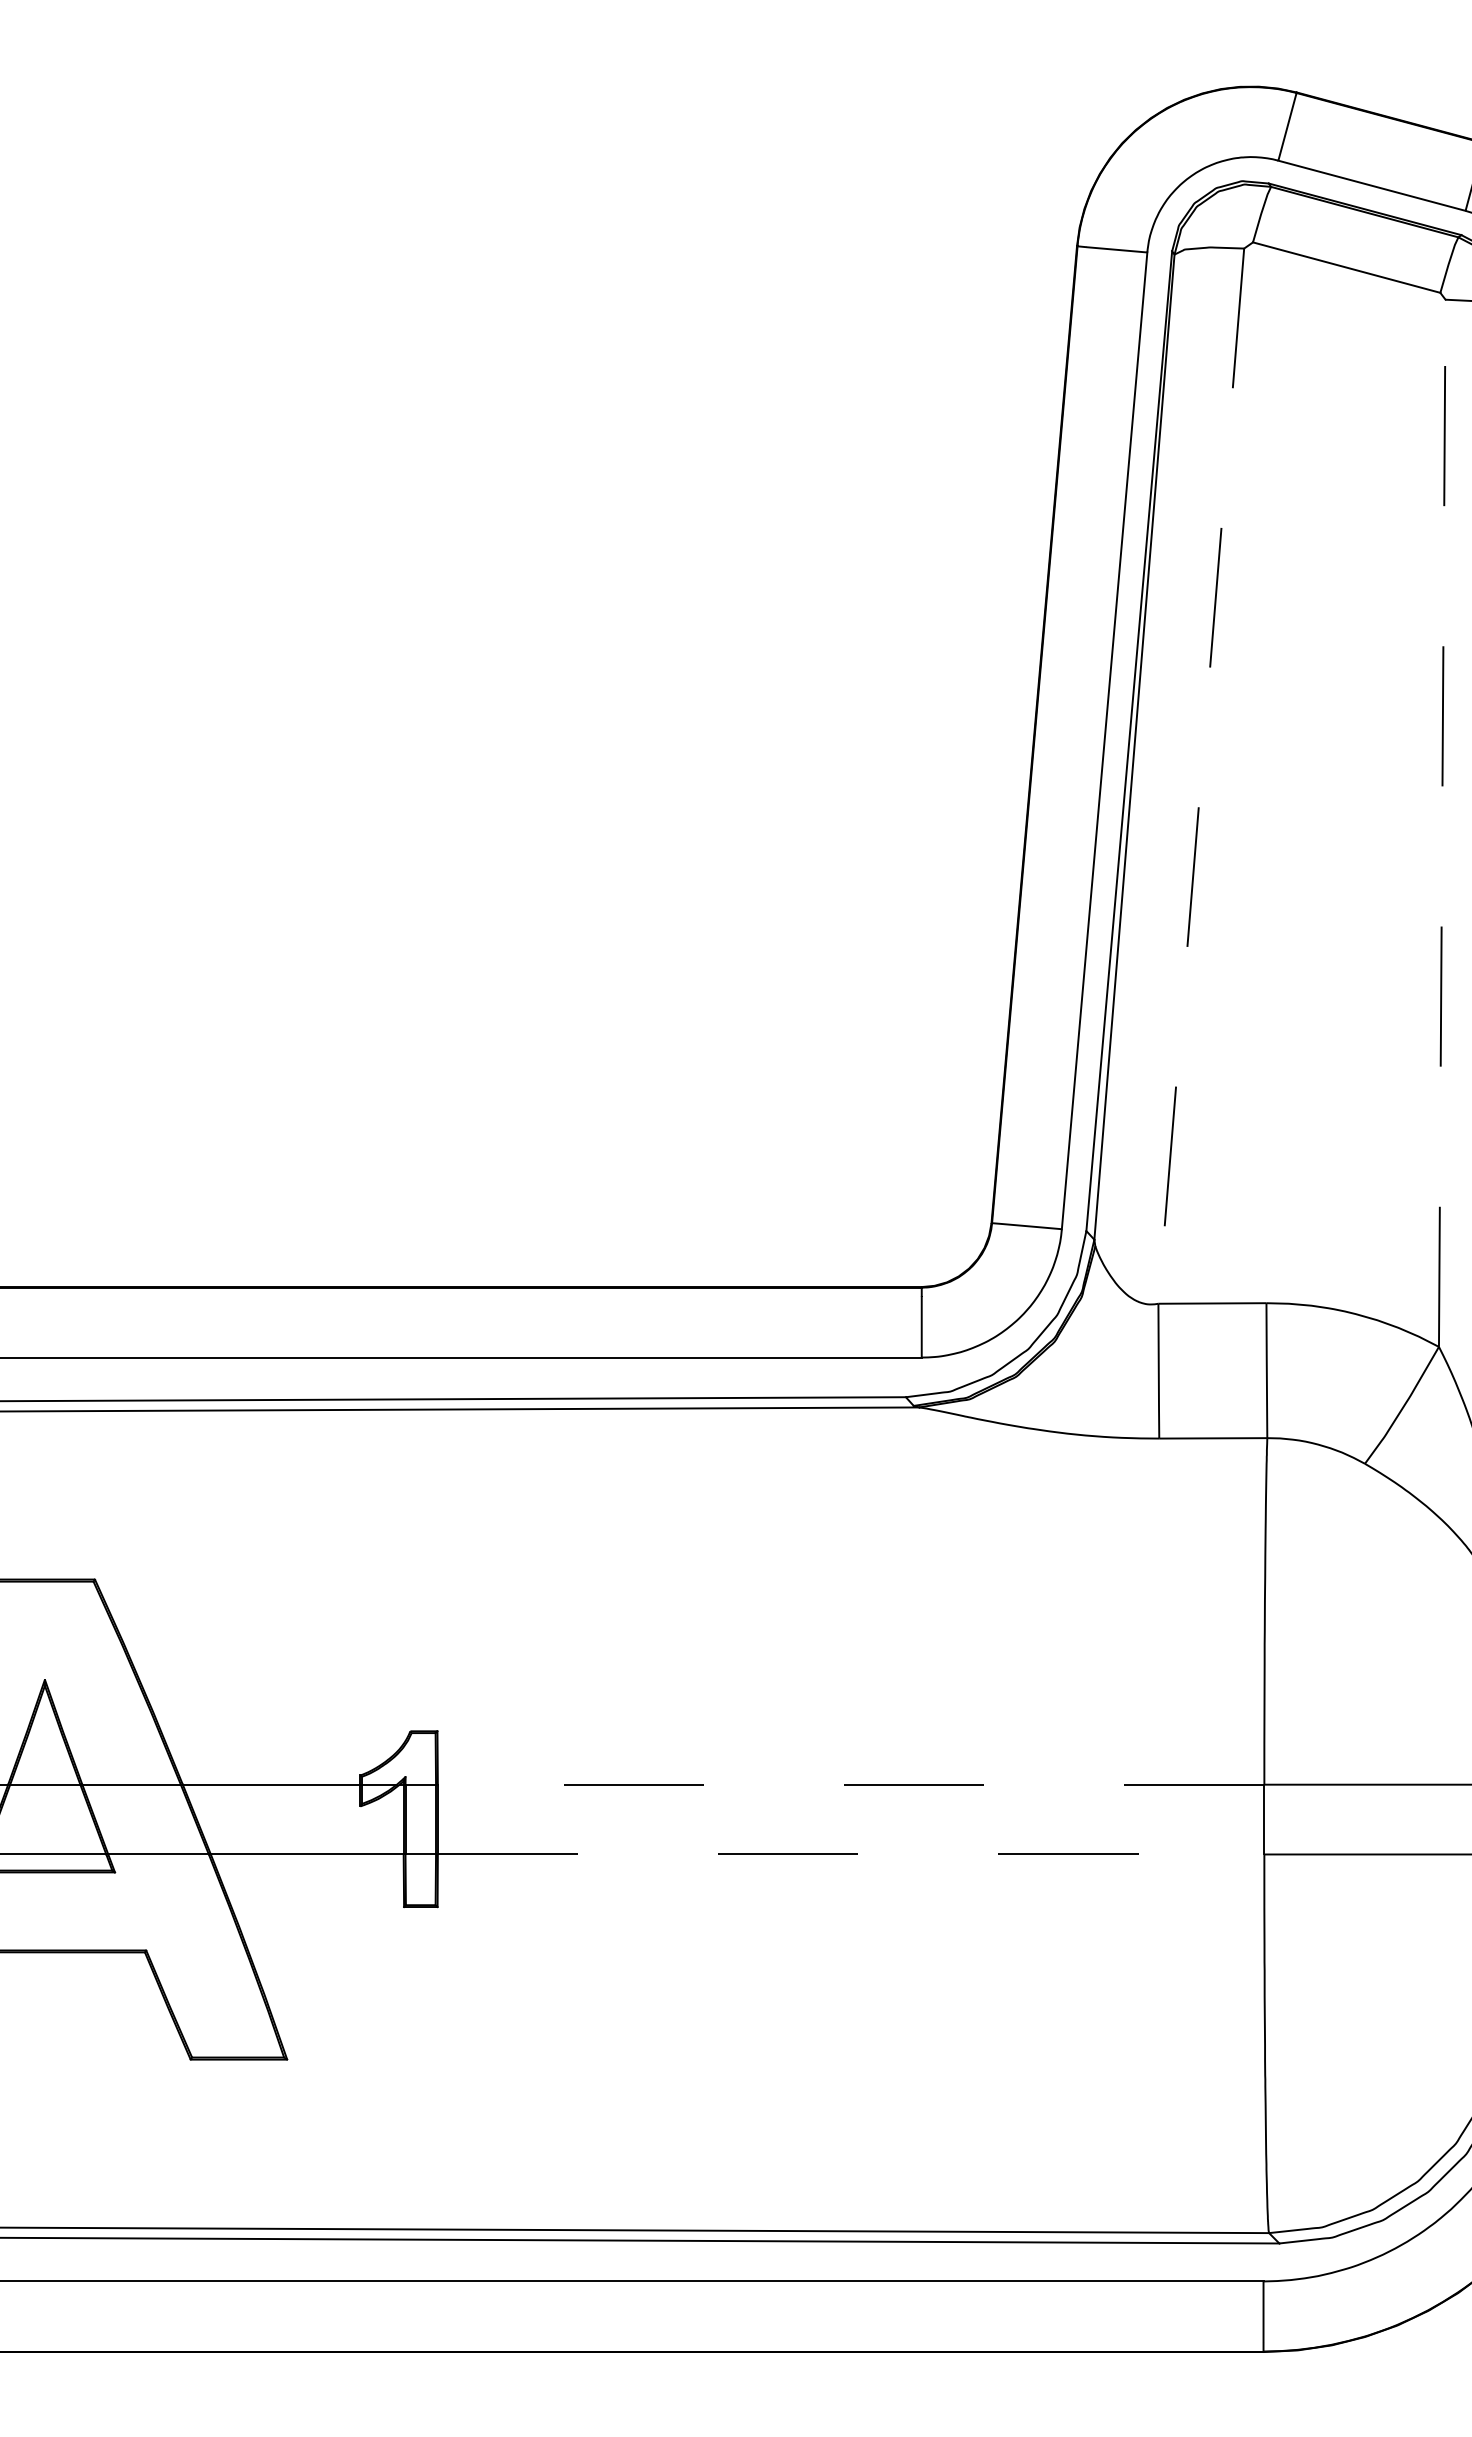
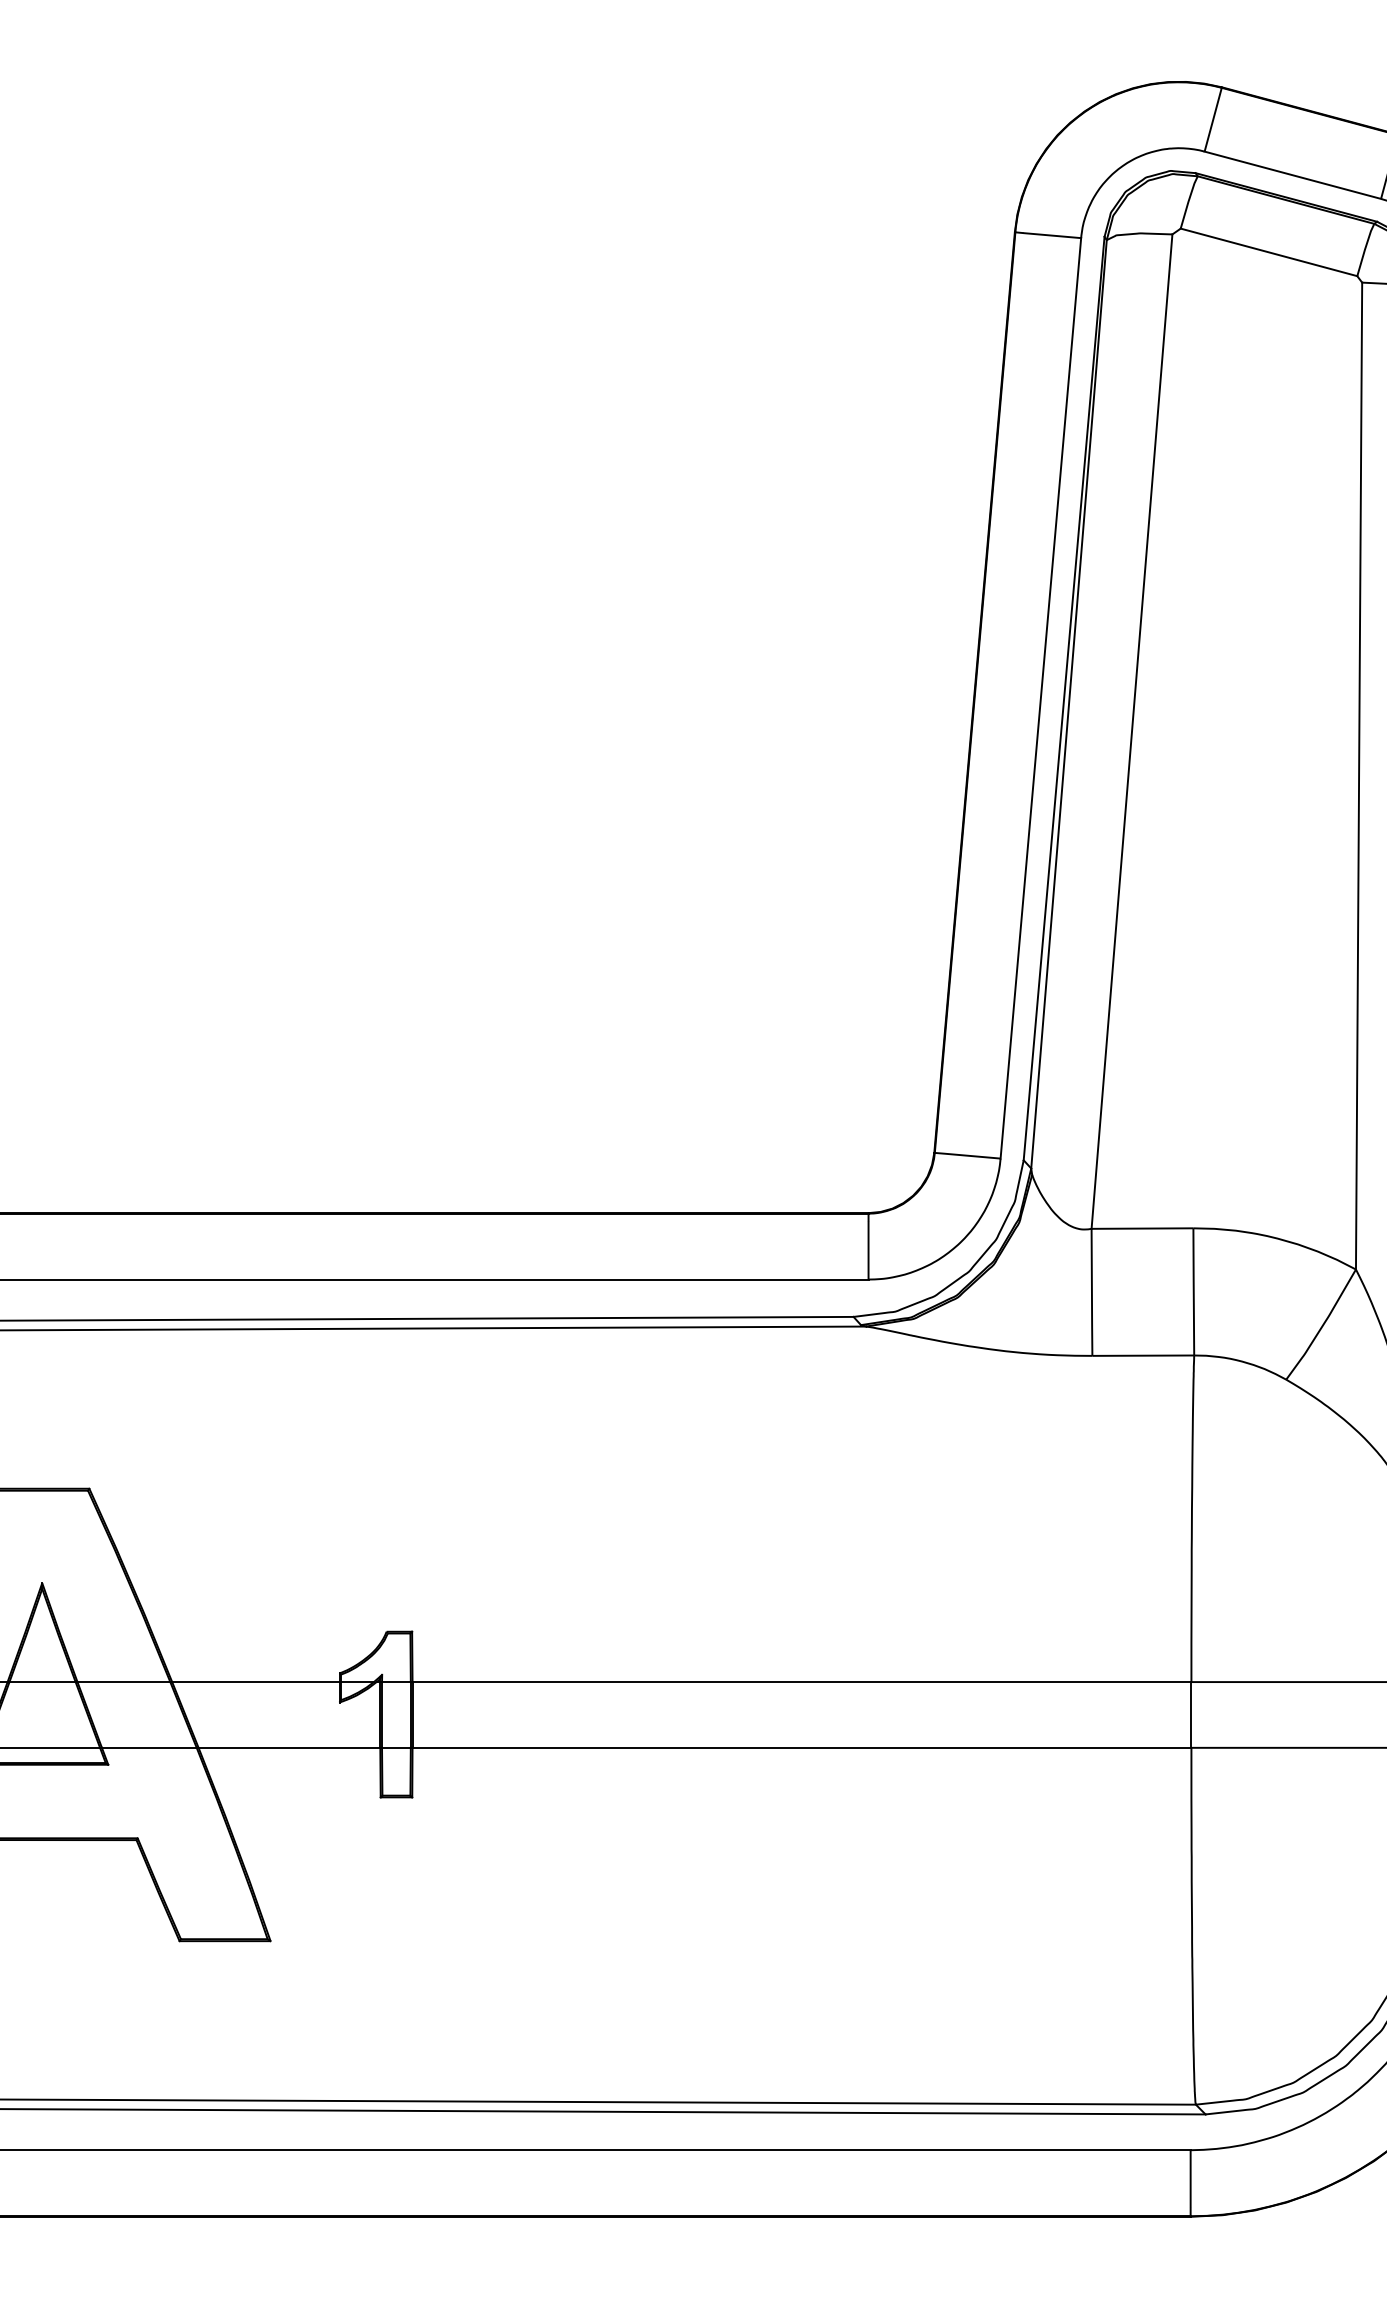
line: (1201, 776) -> (1132, 731), dashed -> solid
line: (1442, 823) -> (1359, 776), dashed -> solid
line: (850, 1784) -> (801, 1681), dashed -> solid
line: (851, 1854) -> (802, 1747), dashed -> solid

